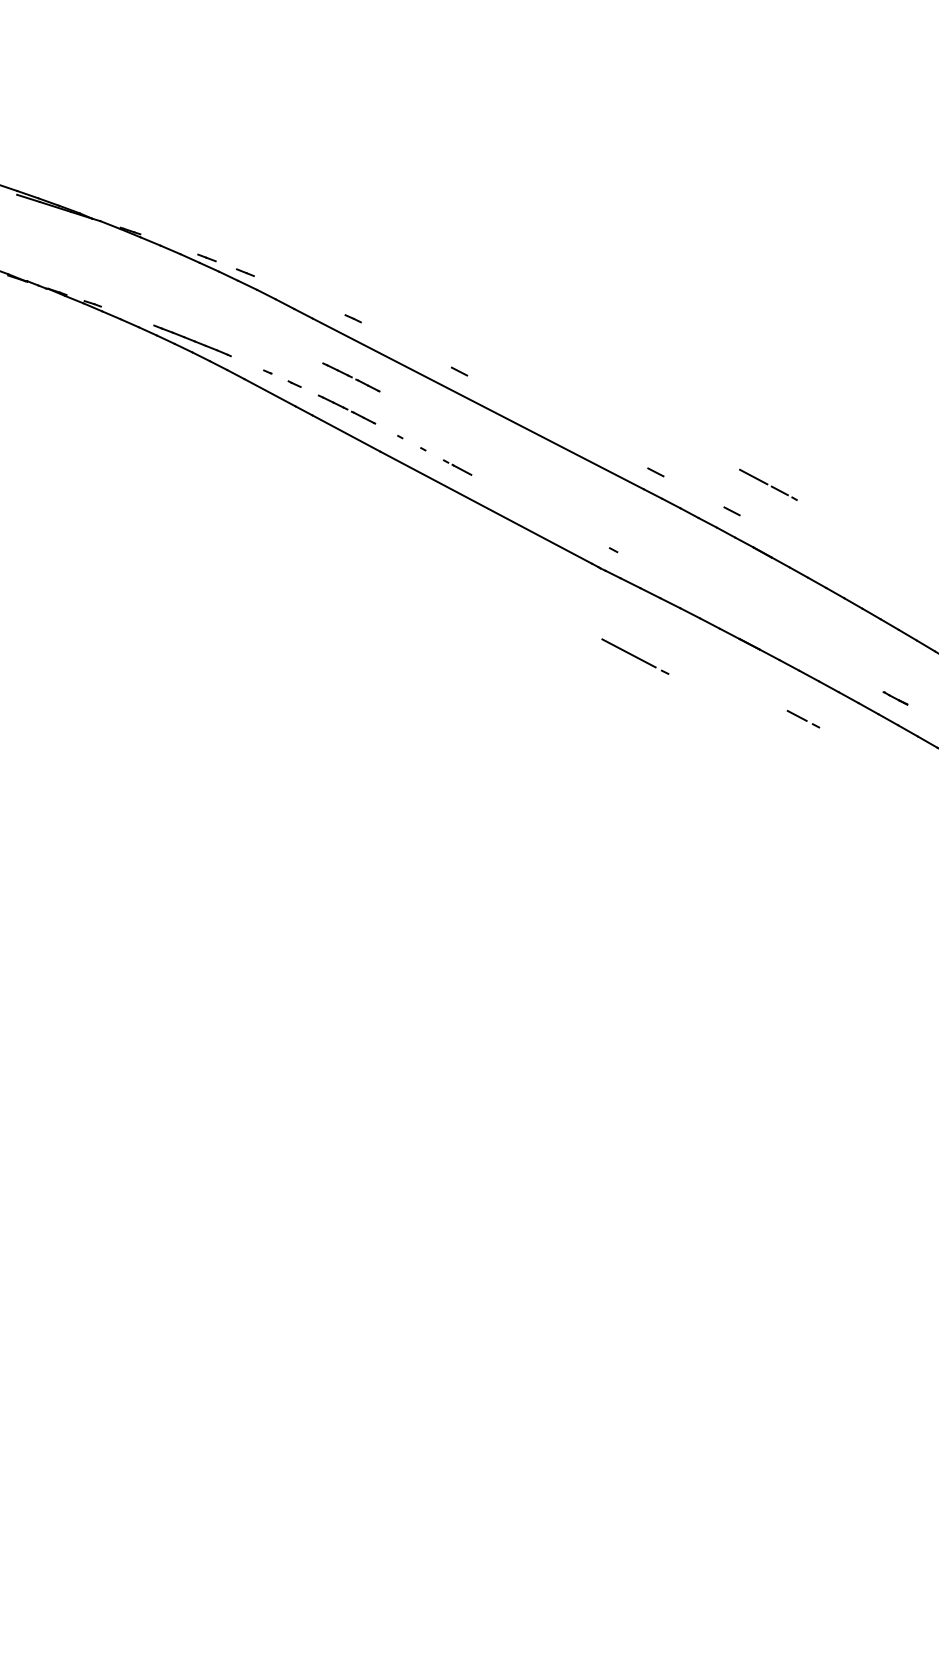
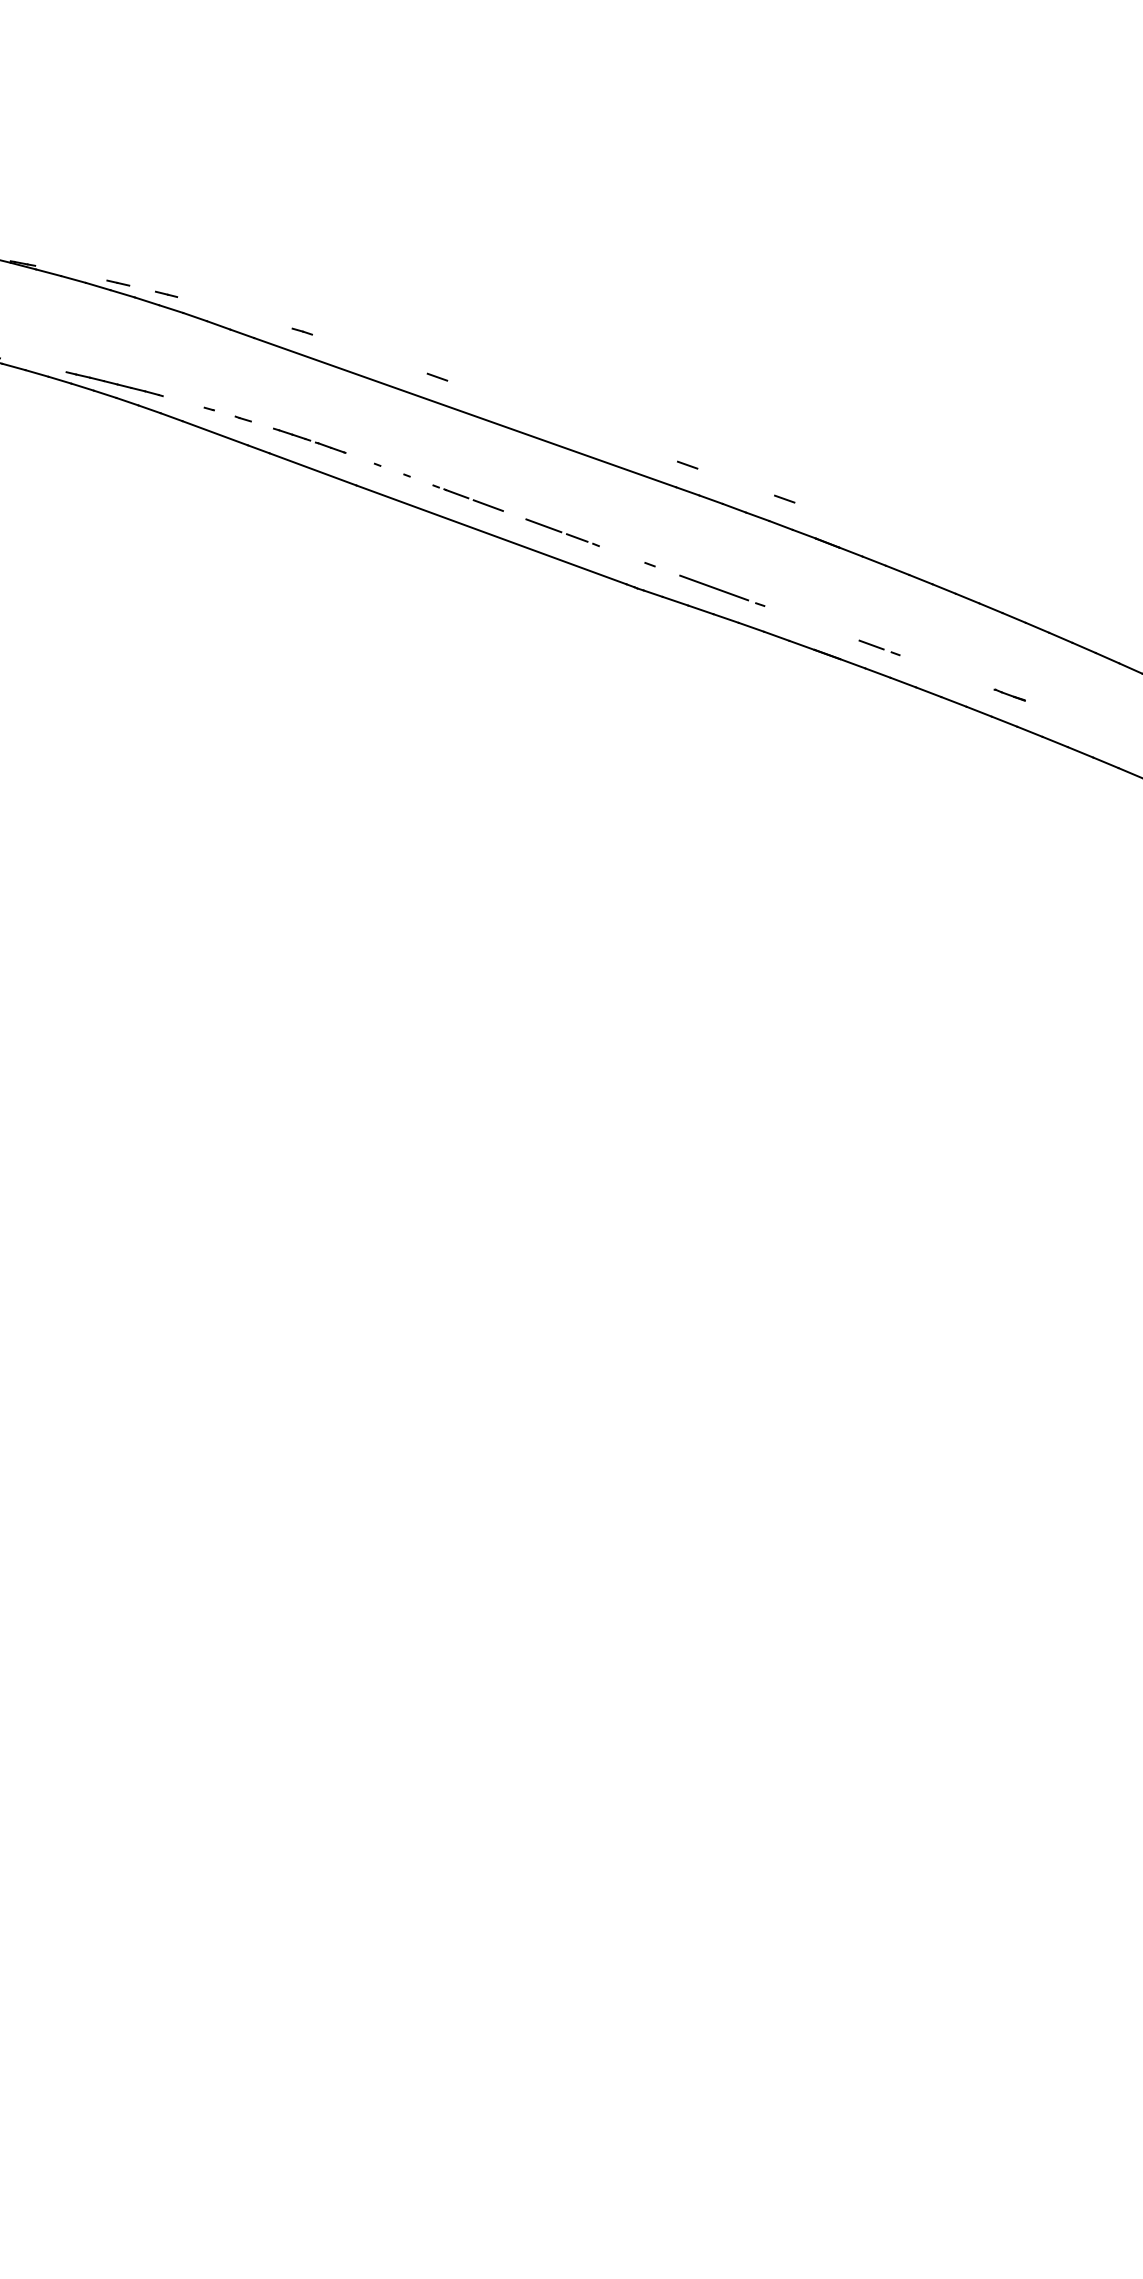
line: (351, 377) -> (309, 401), removed
line: (486, 483) -> (487, 505), added
line: (768, 484) -> (562, 532), moved
line: (635, 656) -> (722, 590), moved
line: (803, 718) -> (879, 647), moved

